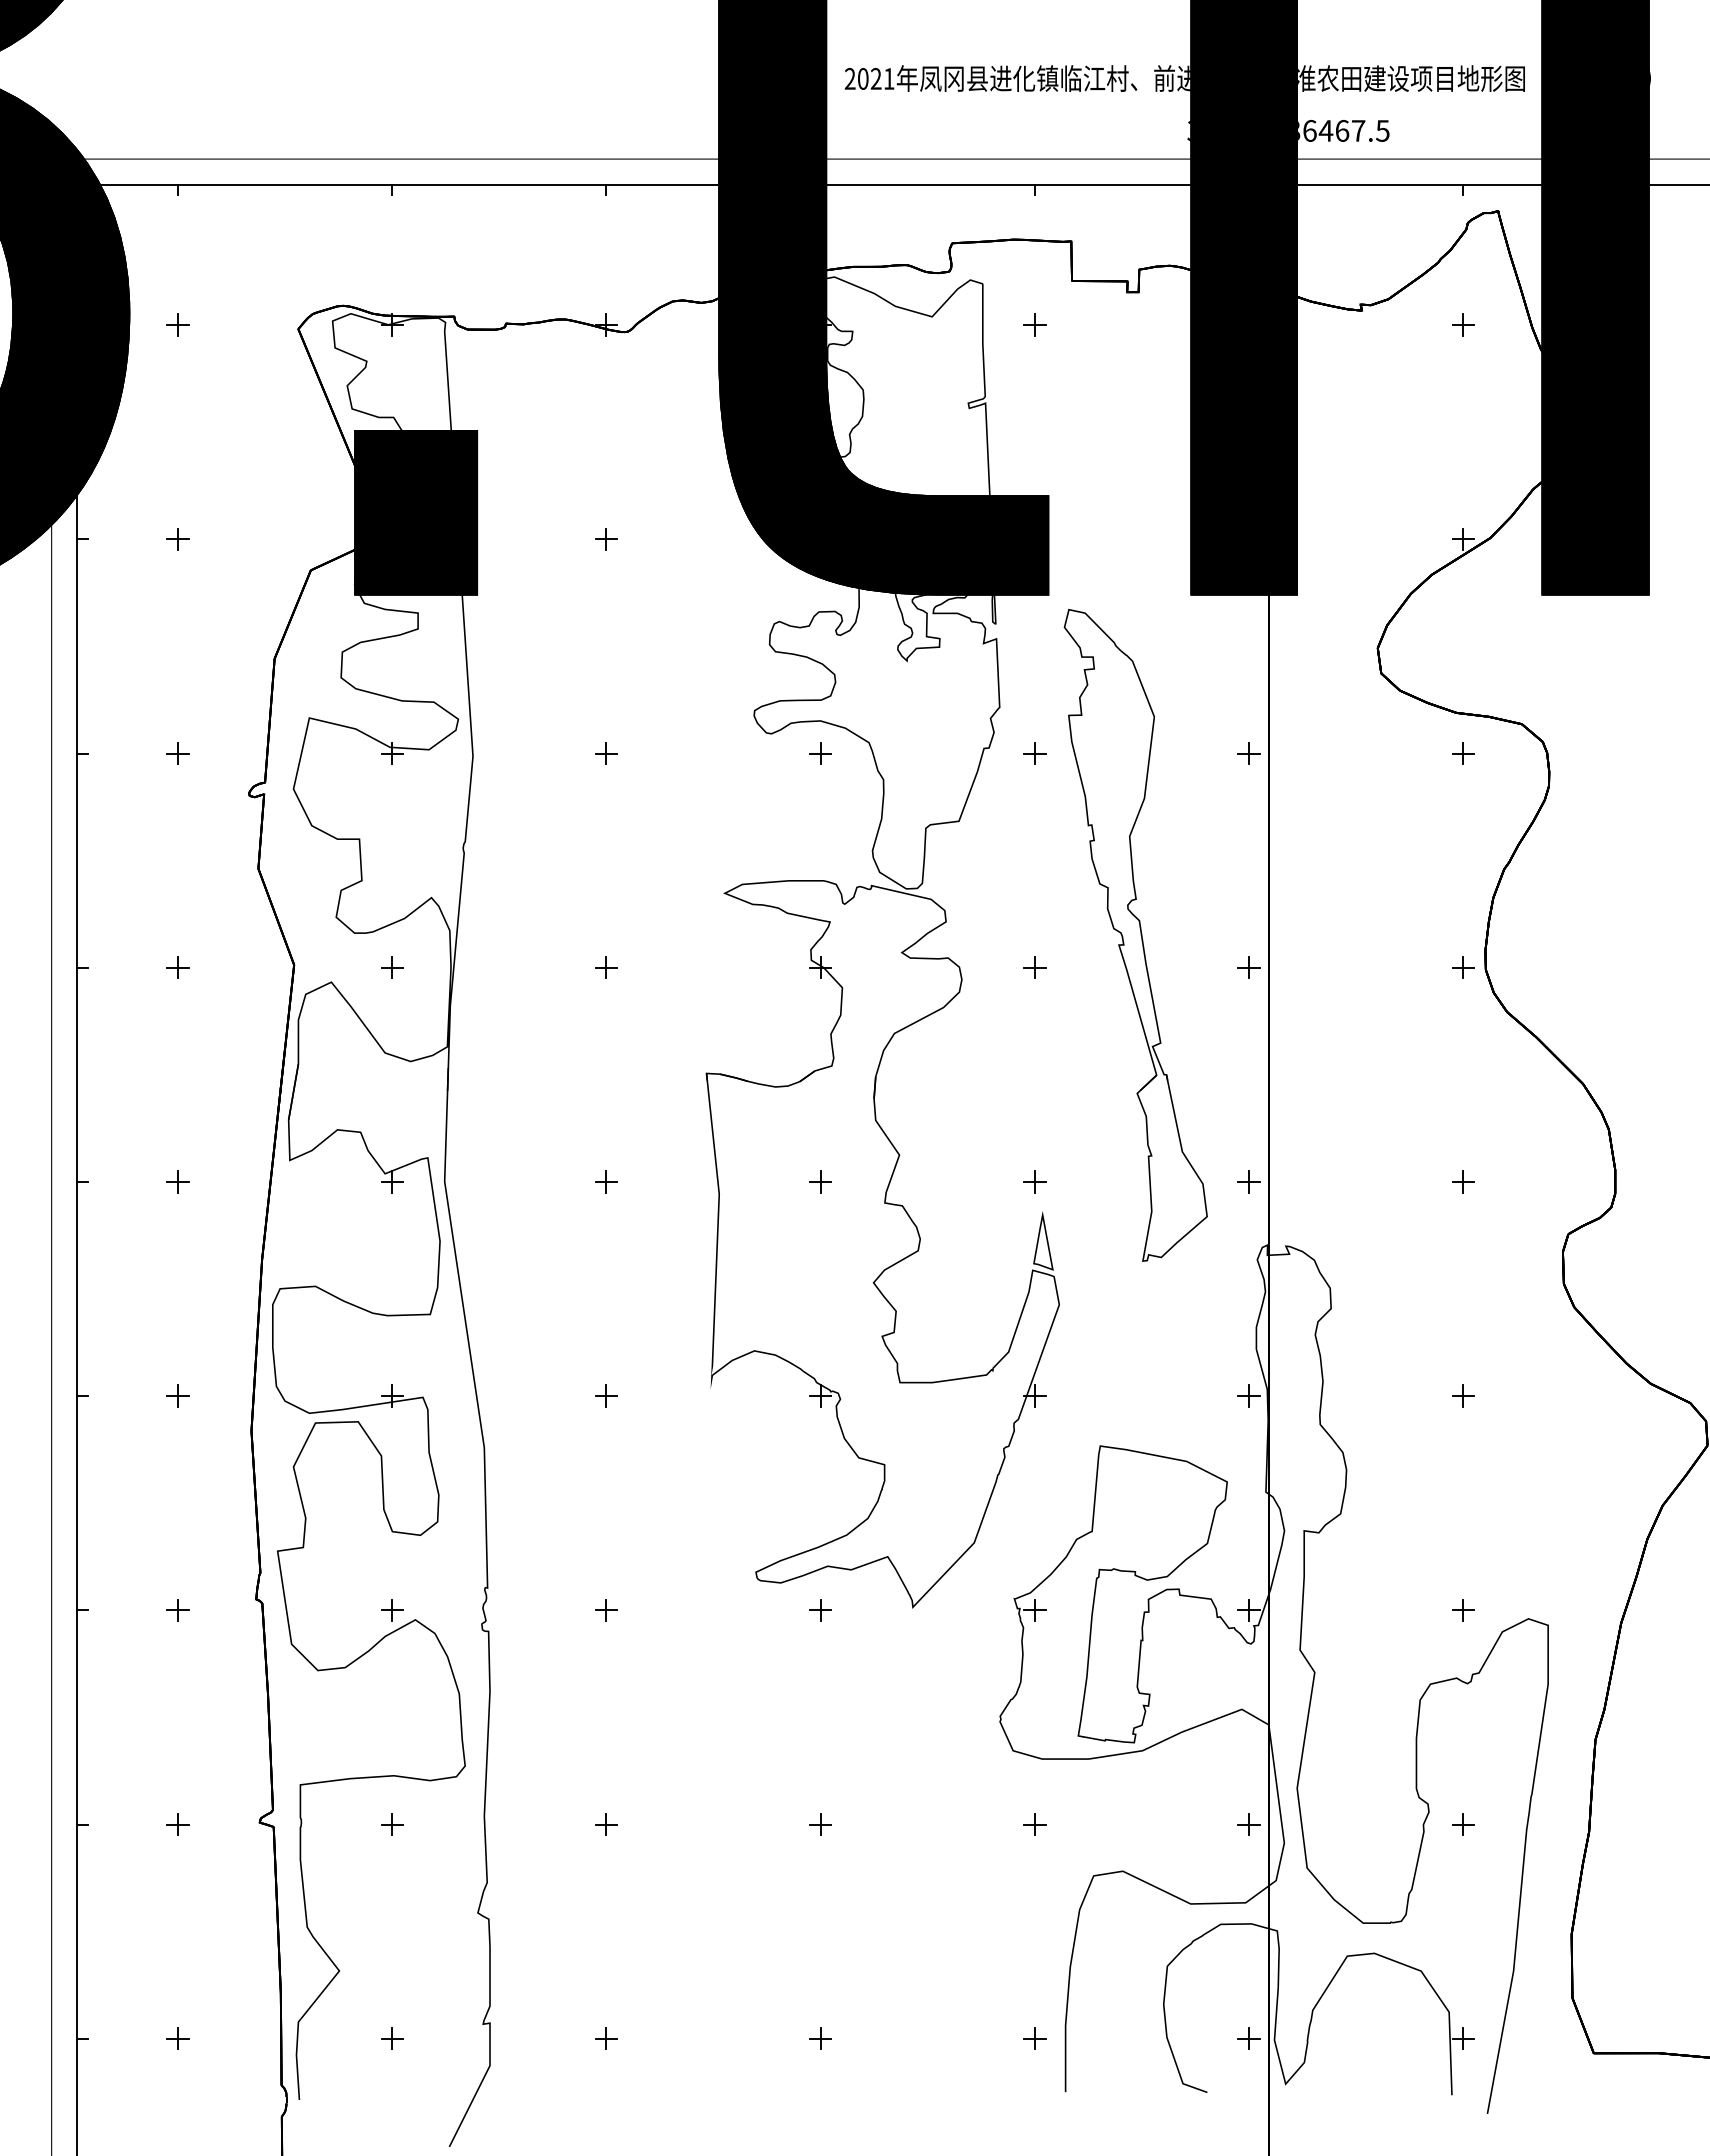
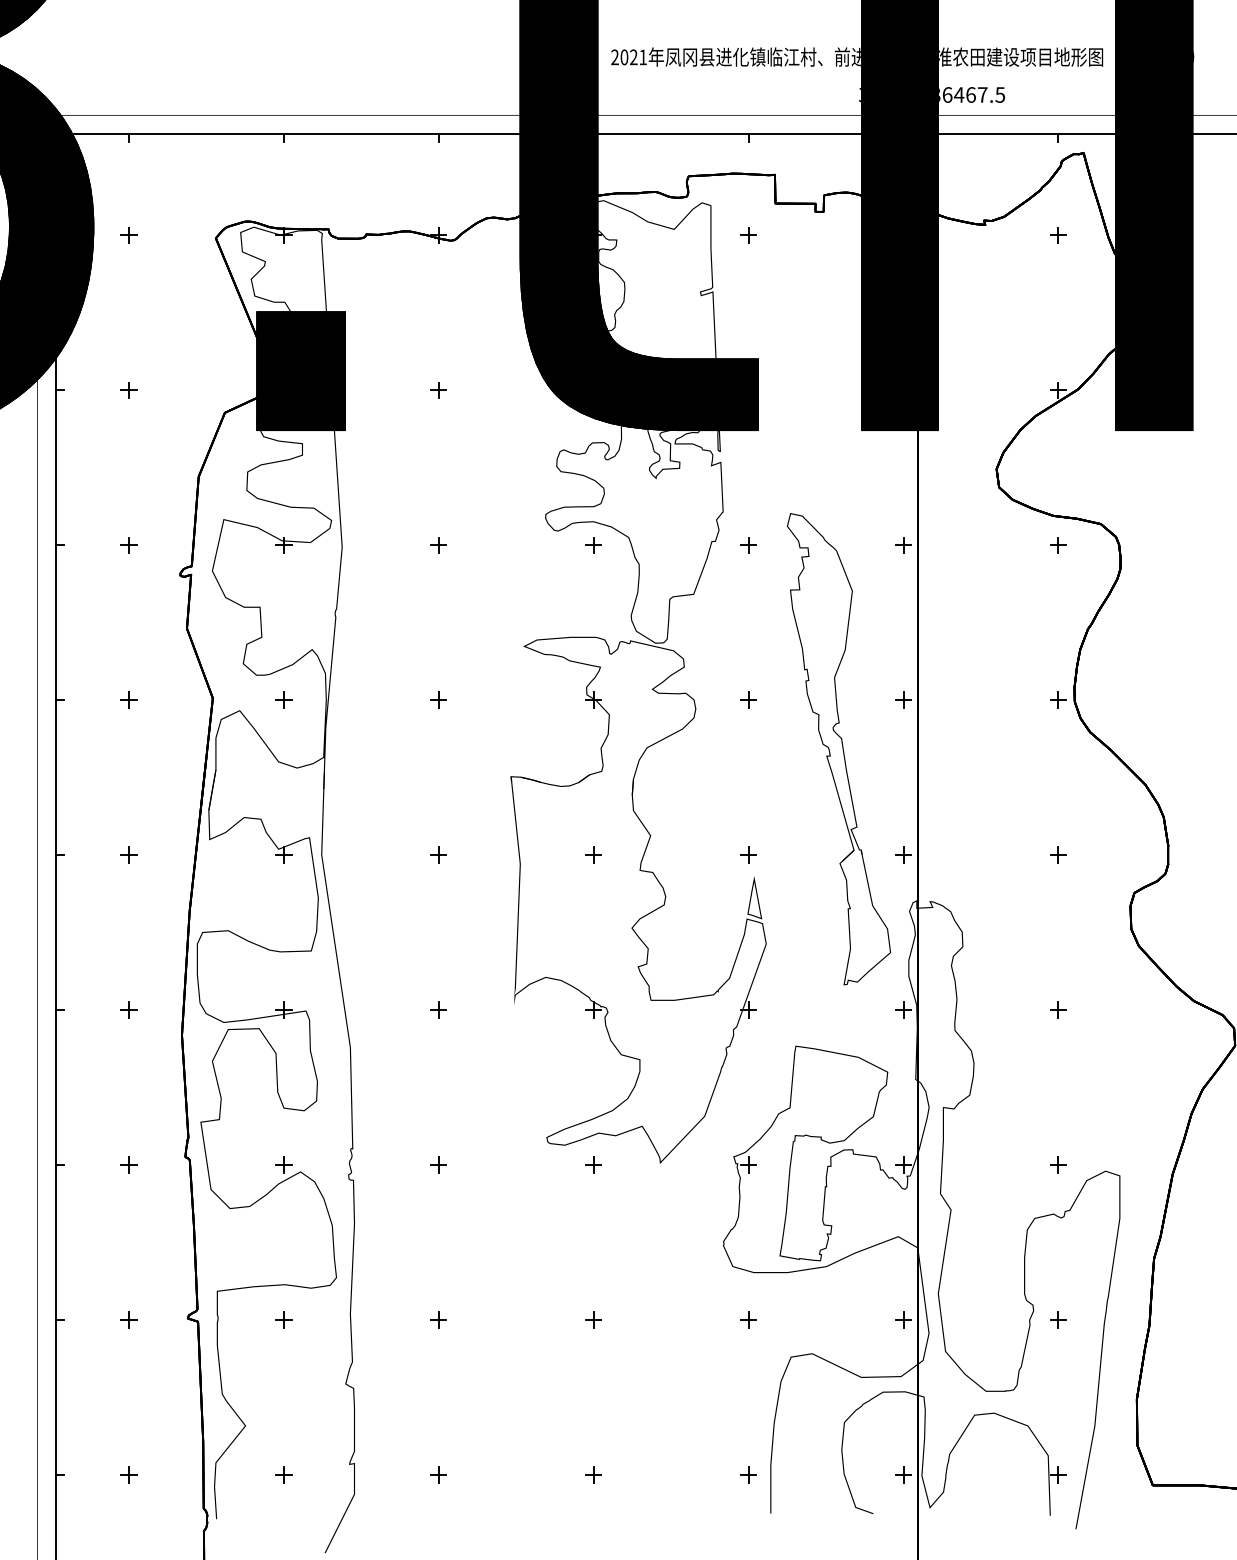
part: (1135, 934) -> (838, 748), moved

